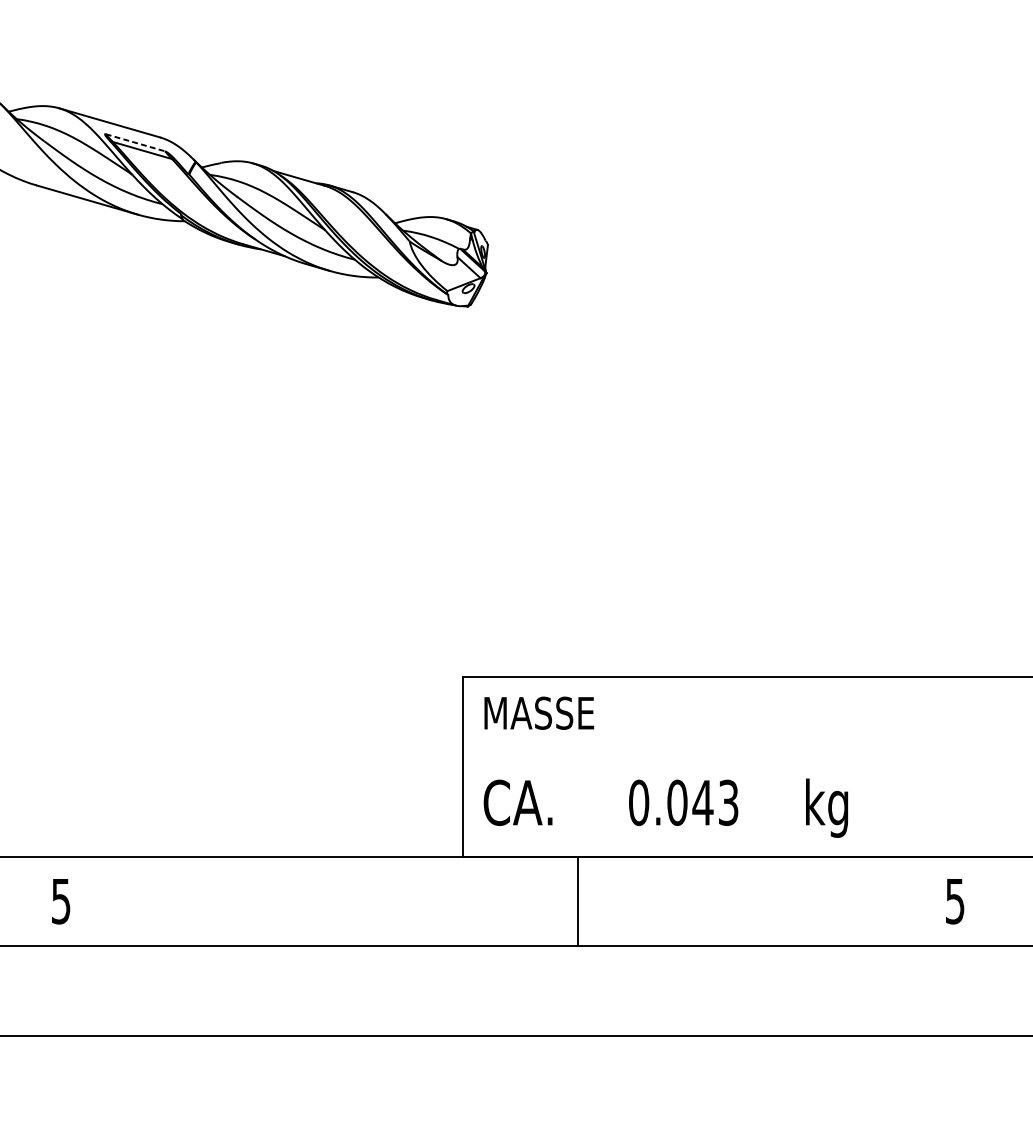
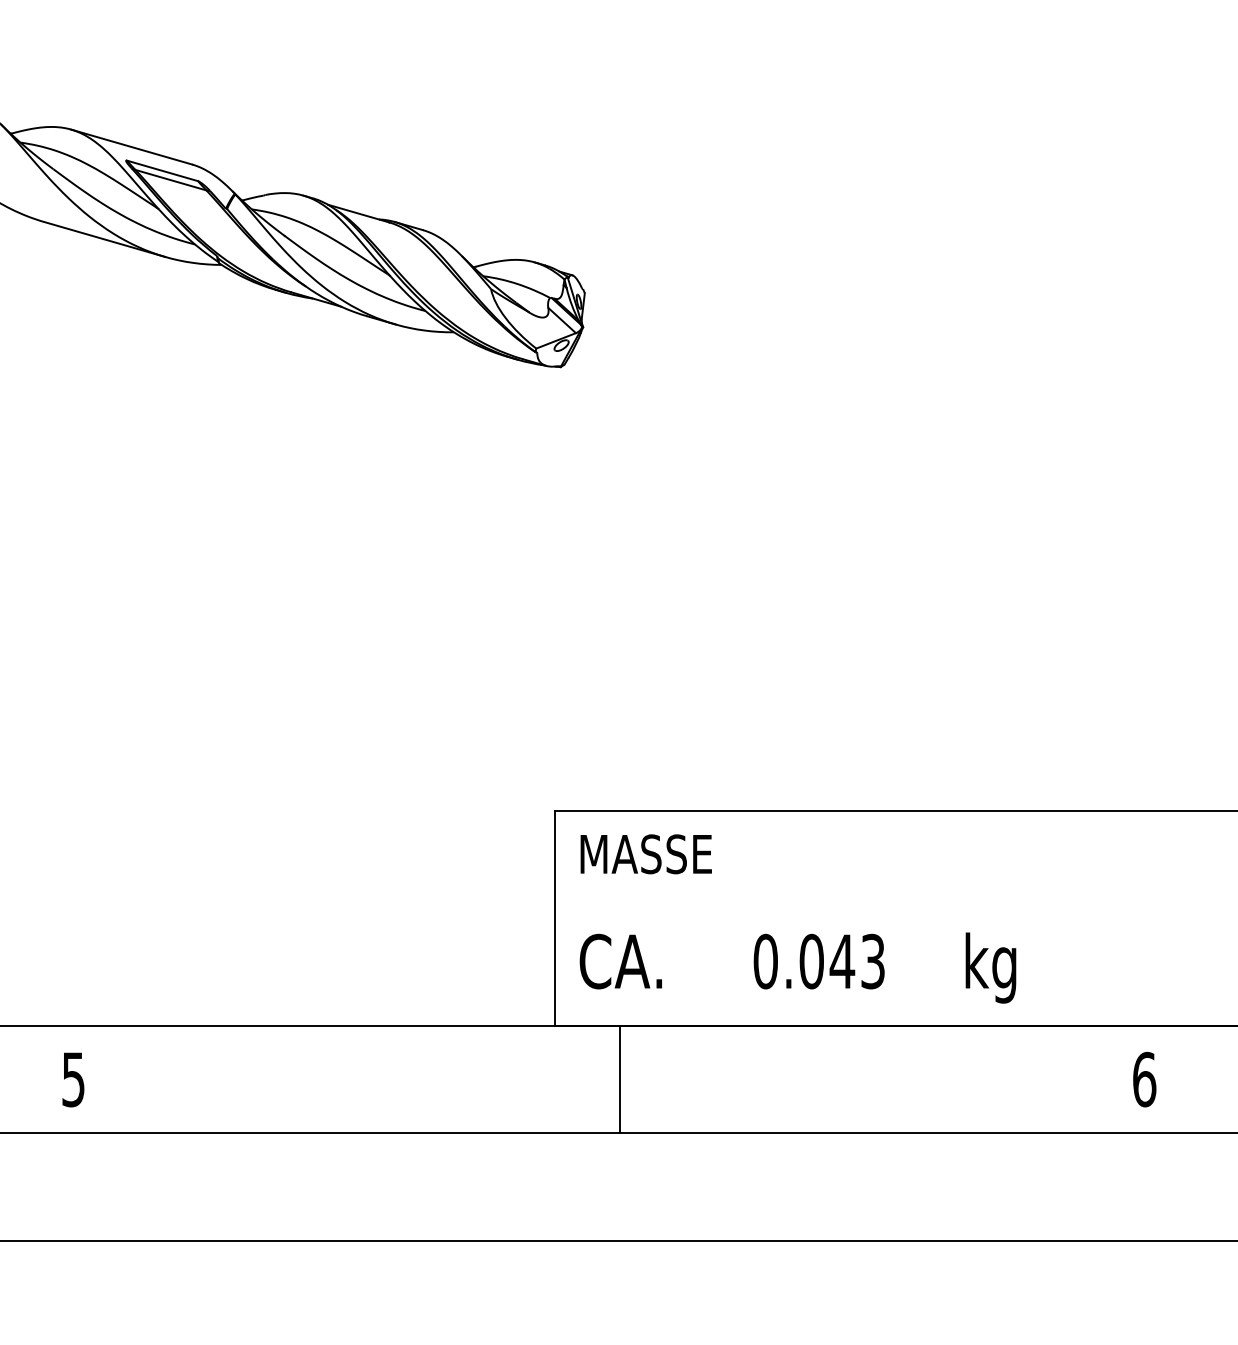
line: (135, 142) -> (162, 170), dashed -> solid
line: (577, 901) -> (619, 1079), moved
text: (955, 901) -> (1144, 1079), 5 -> 6

